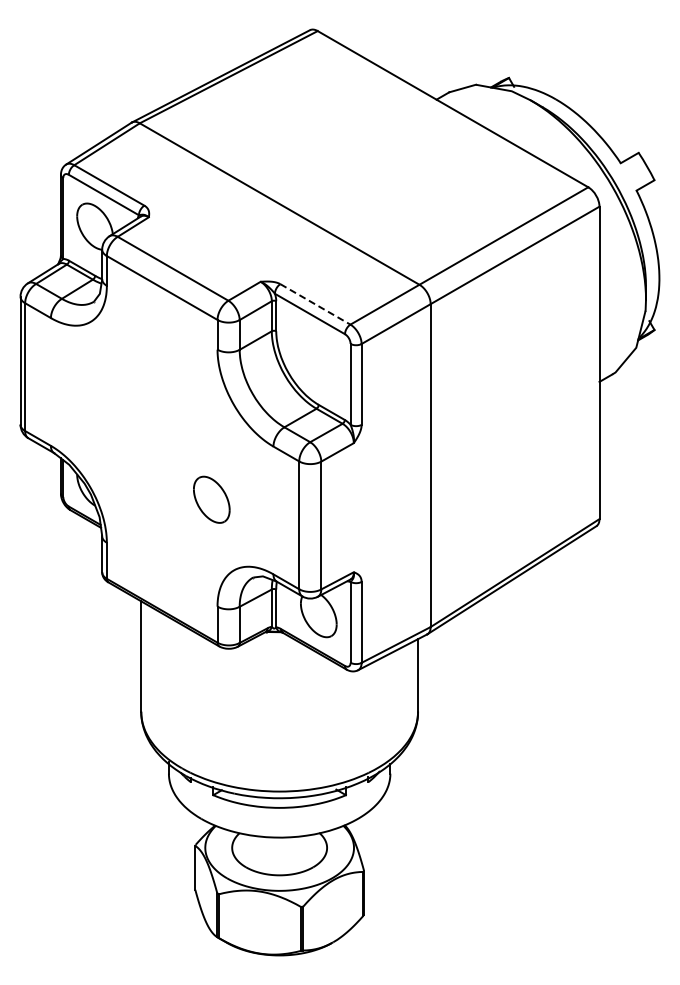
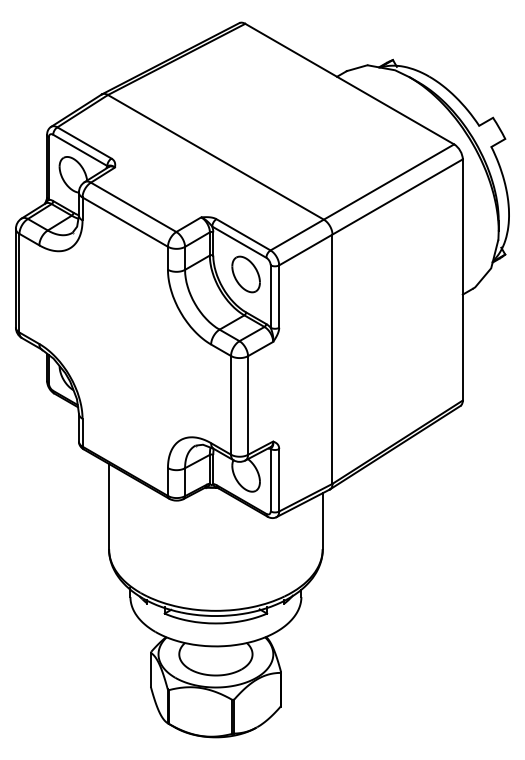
line: (315, 304) -> (243, 234), dashed -> solid
part: (211, 499) -> (245, 274), moved

